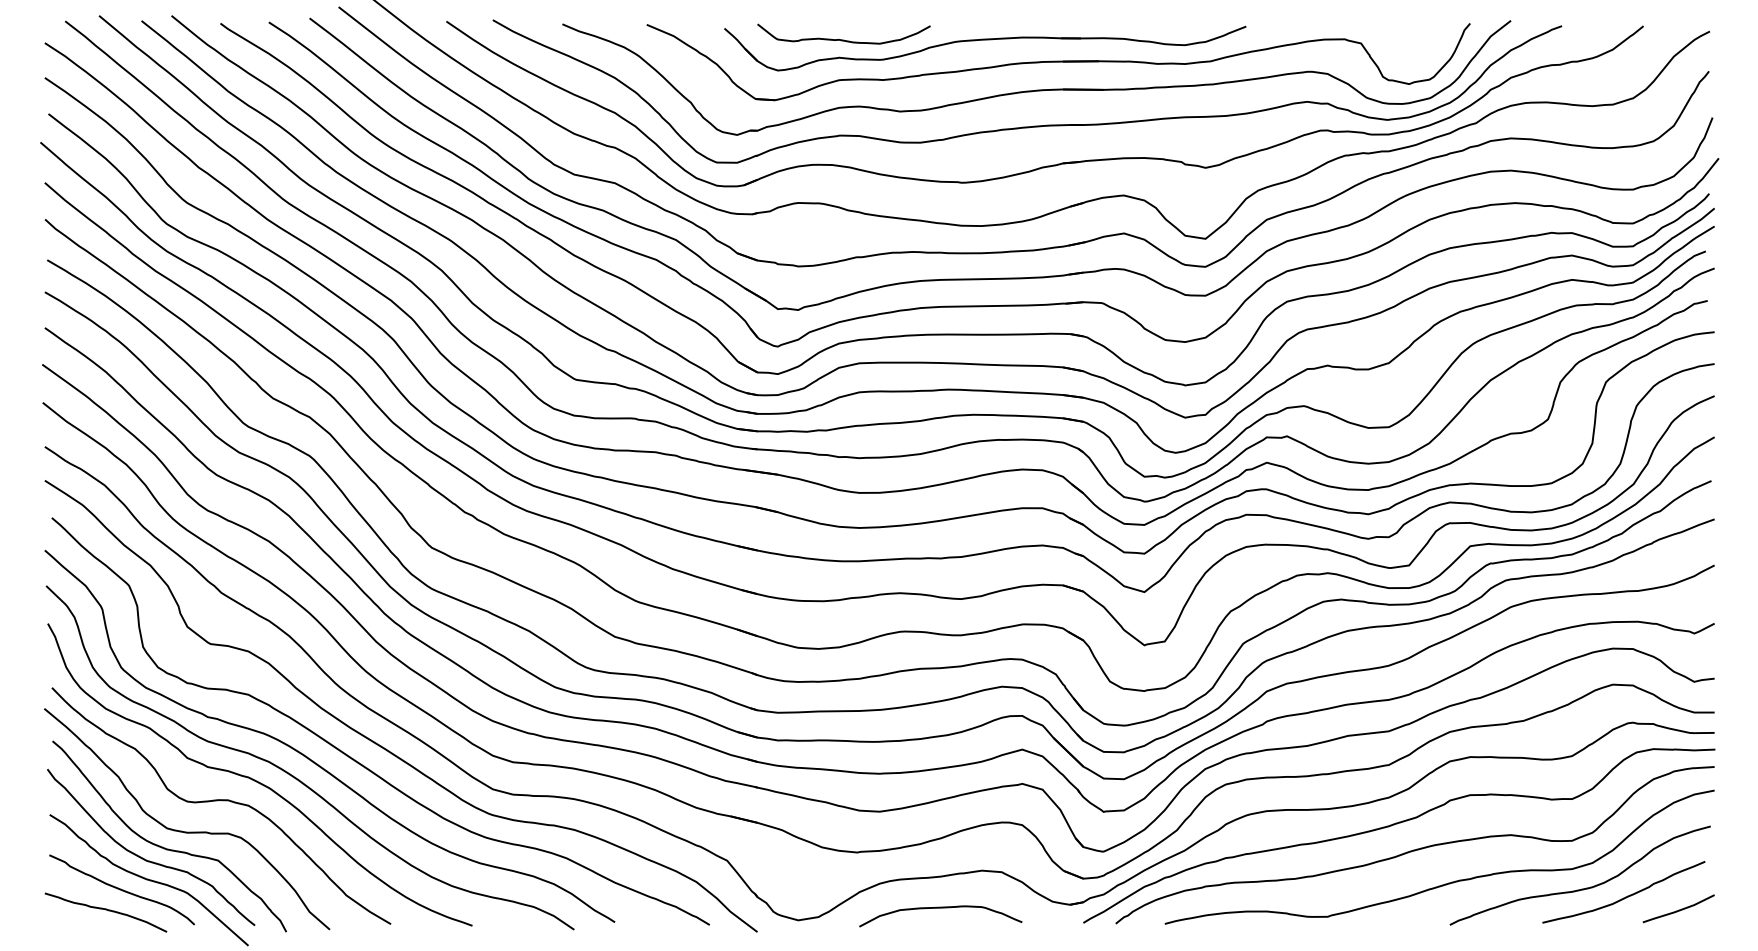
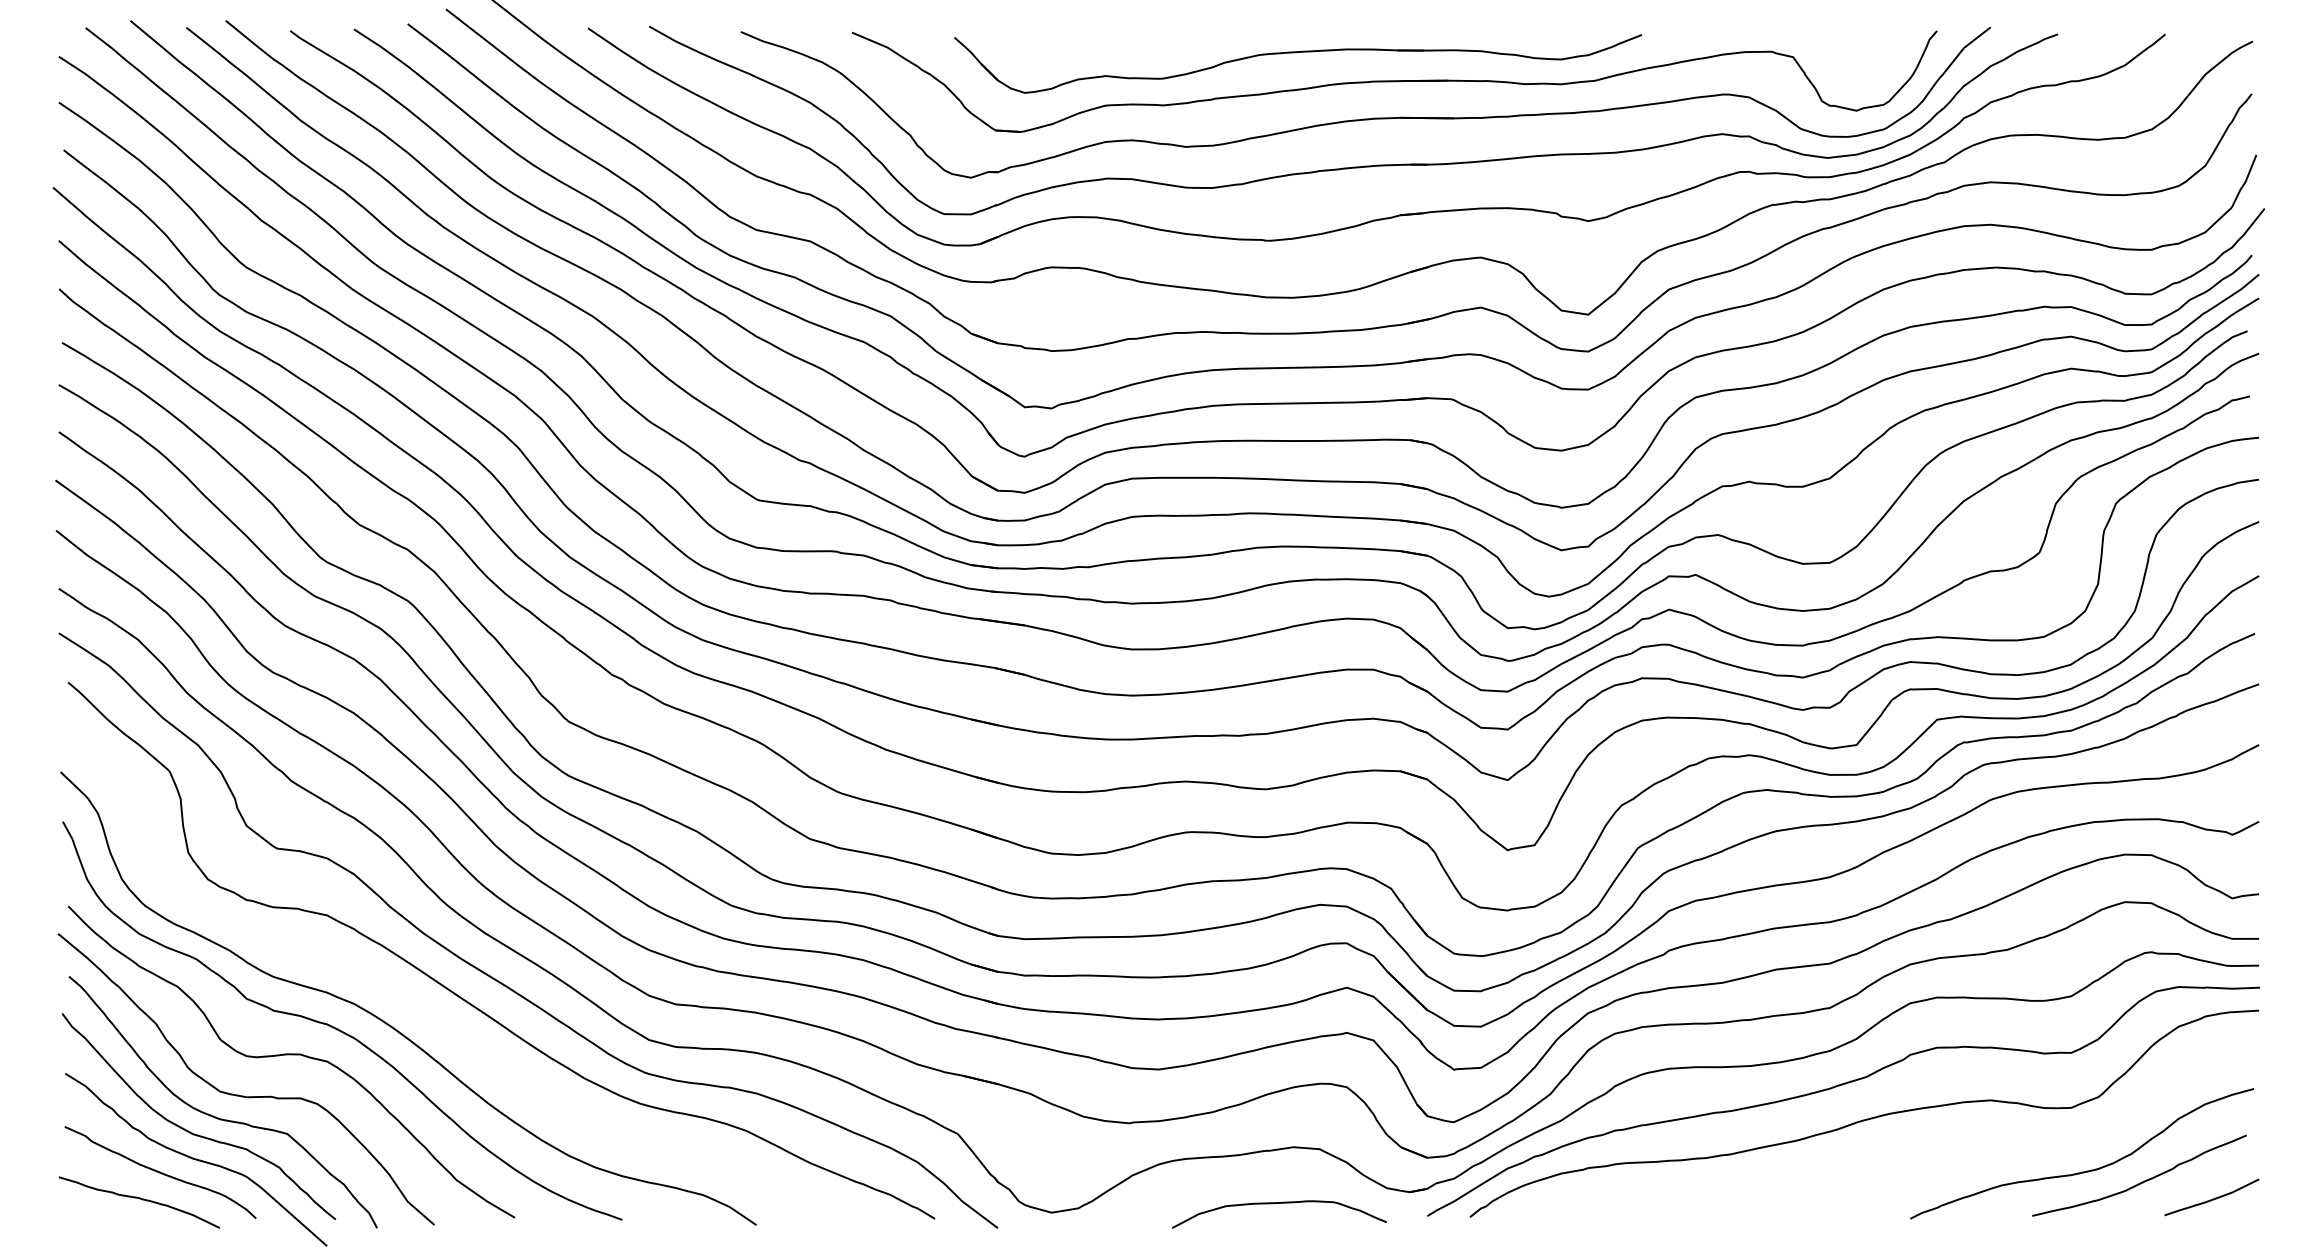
curve: (843, 39) -> (1111, 52), removed
curve: (313, 760) -> (412, 1002), removed
curve: (1447, 883) -> (1907, 1163), removed
curve: (940, 908) -> (1279, 1203), moved

